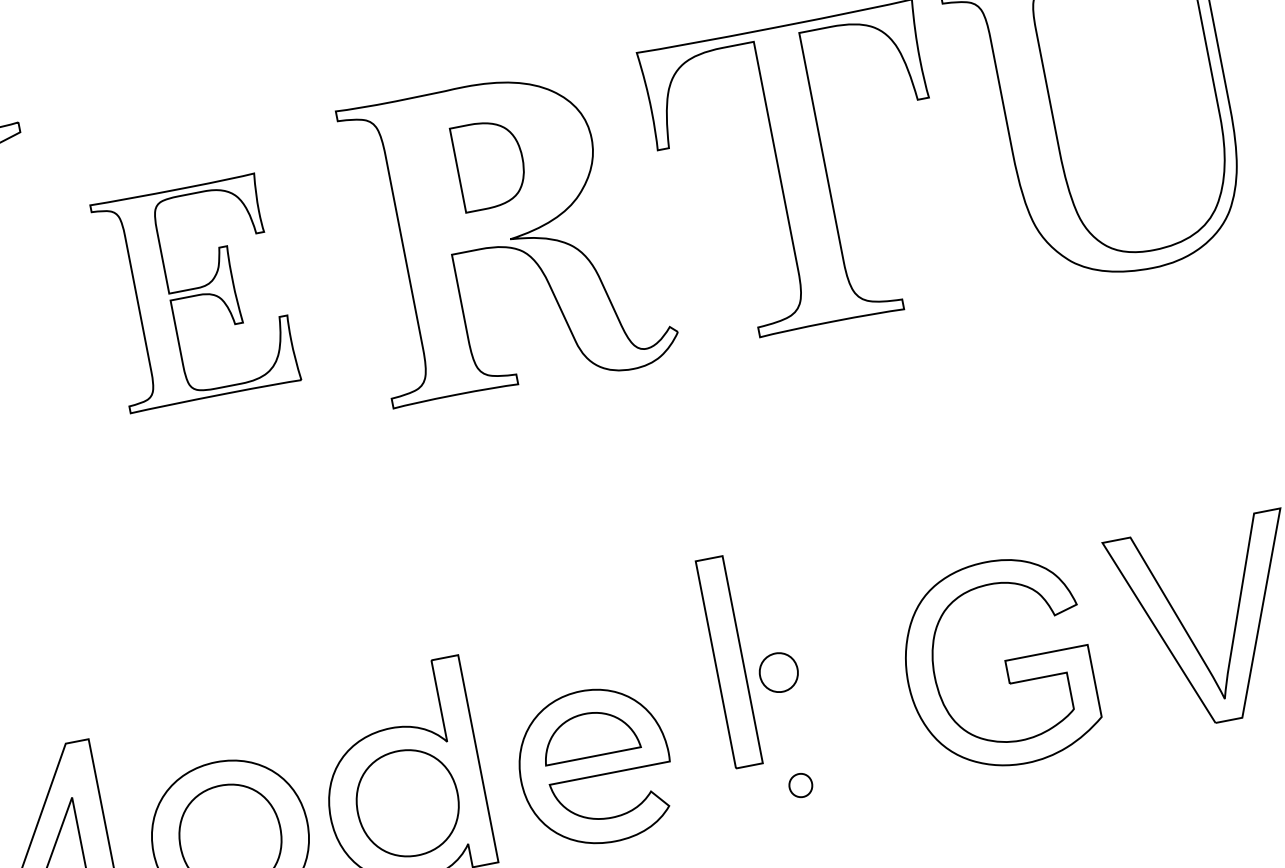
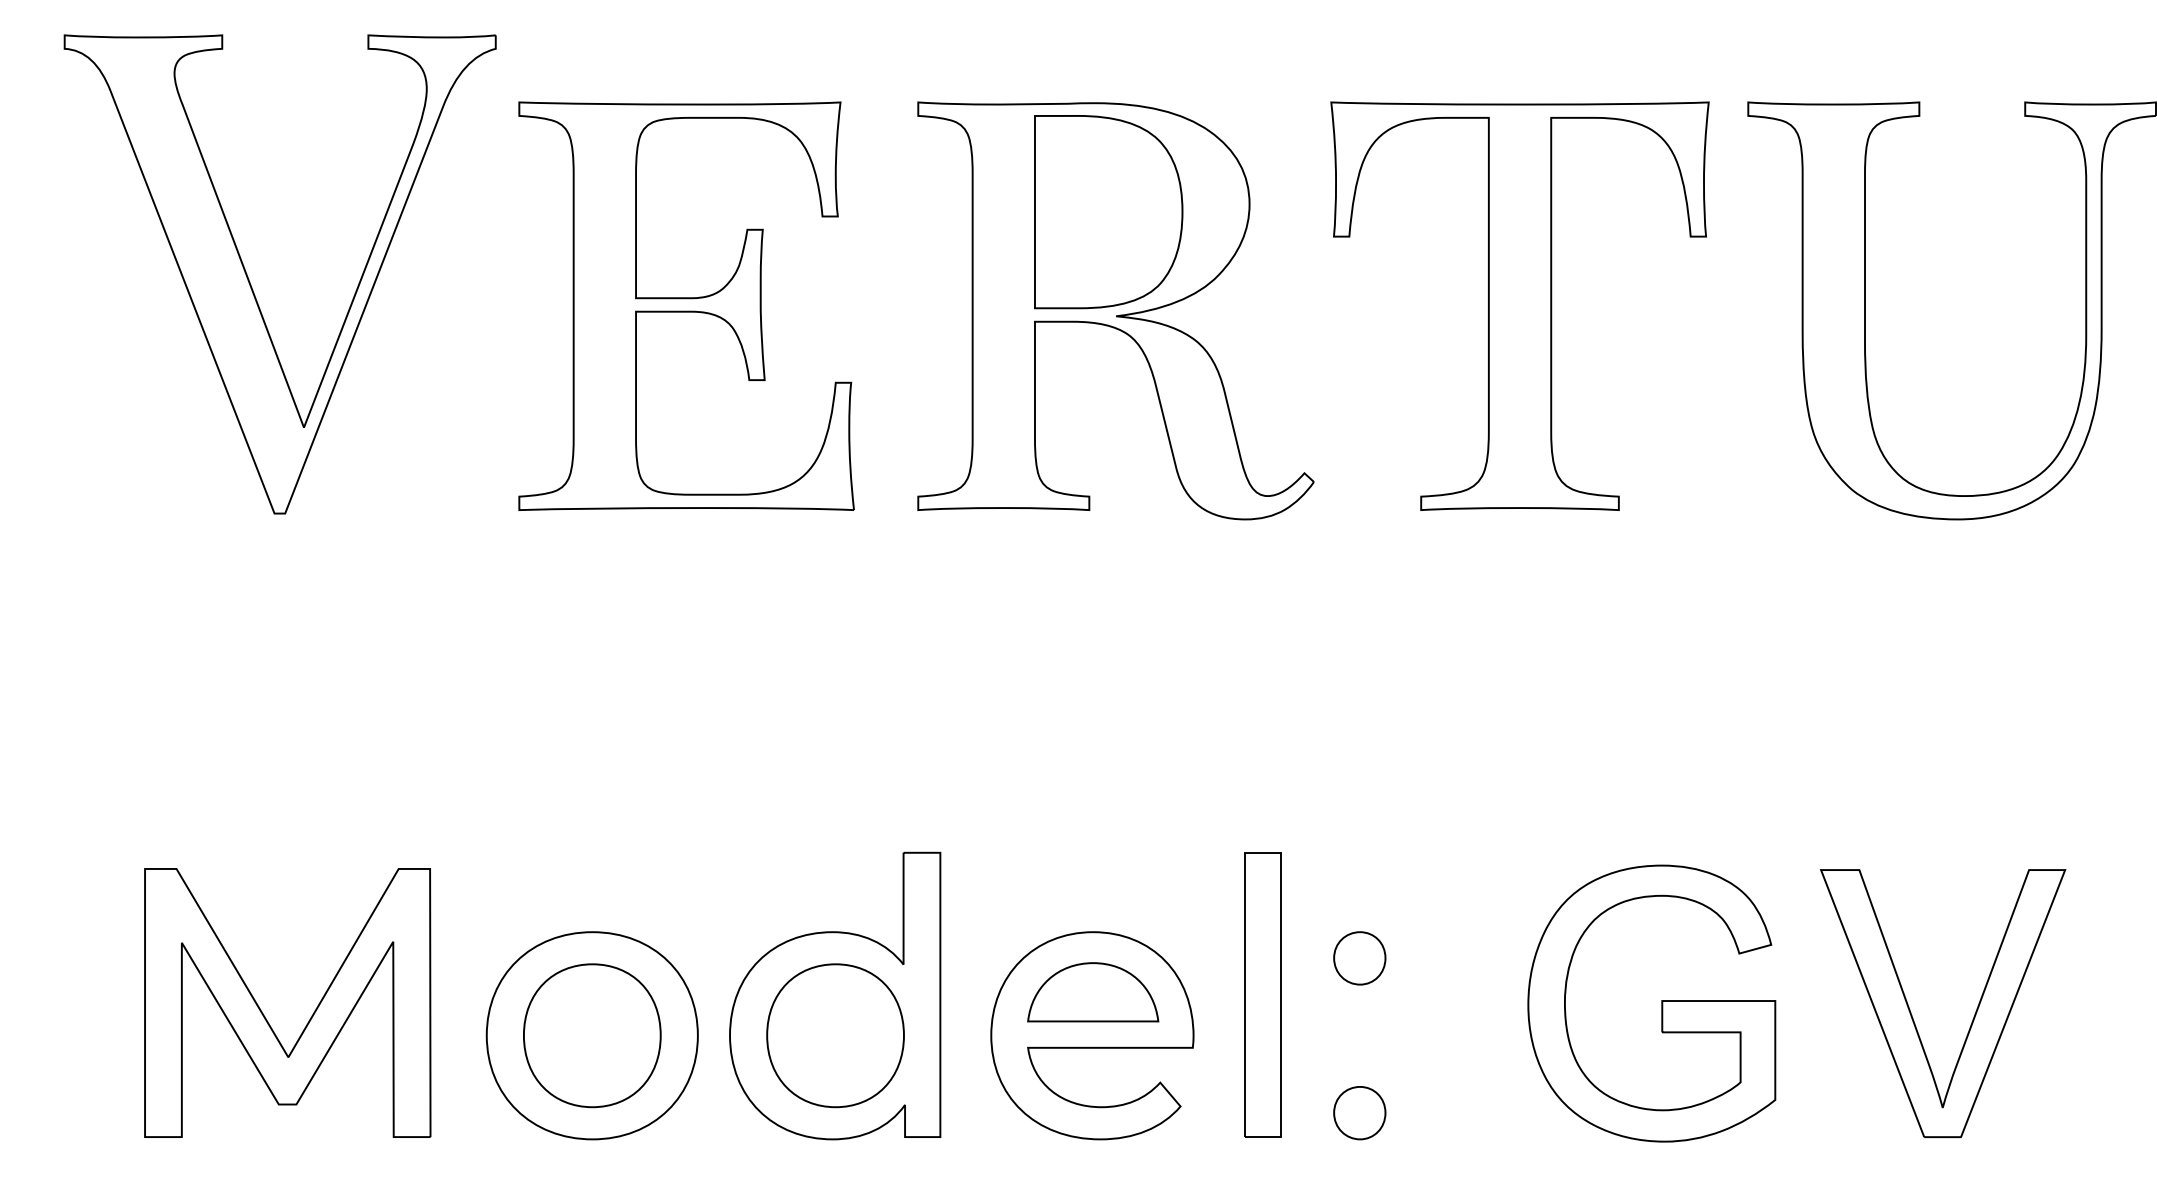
part: (490, 164) -> (1108, 212), size x1.67
part: (195, 292) -> (686, 305), size x1.43
part: (728, 662) -> (1262, 994), moved
part: (800, 785) -> (1359, 1113), size x1.67

